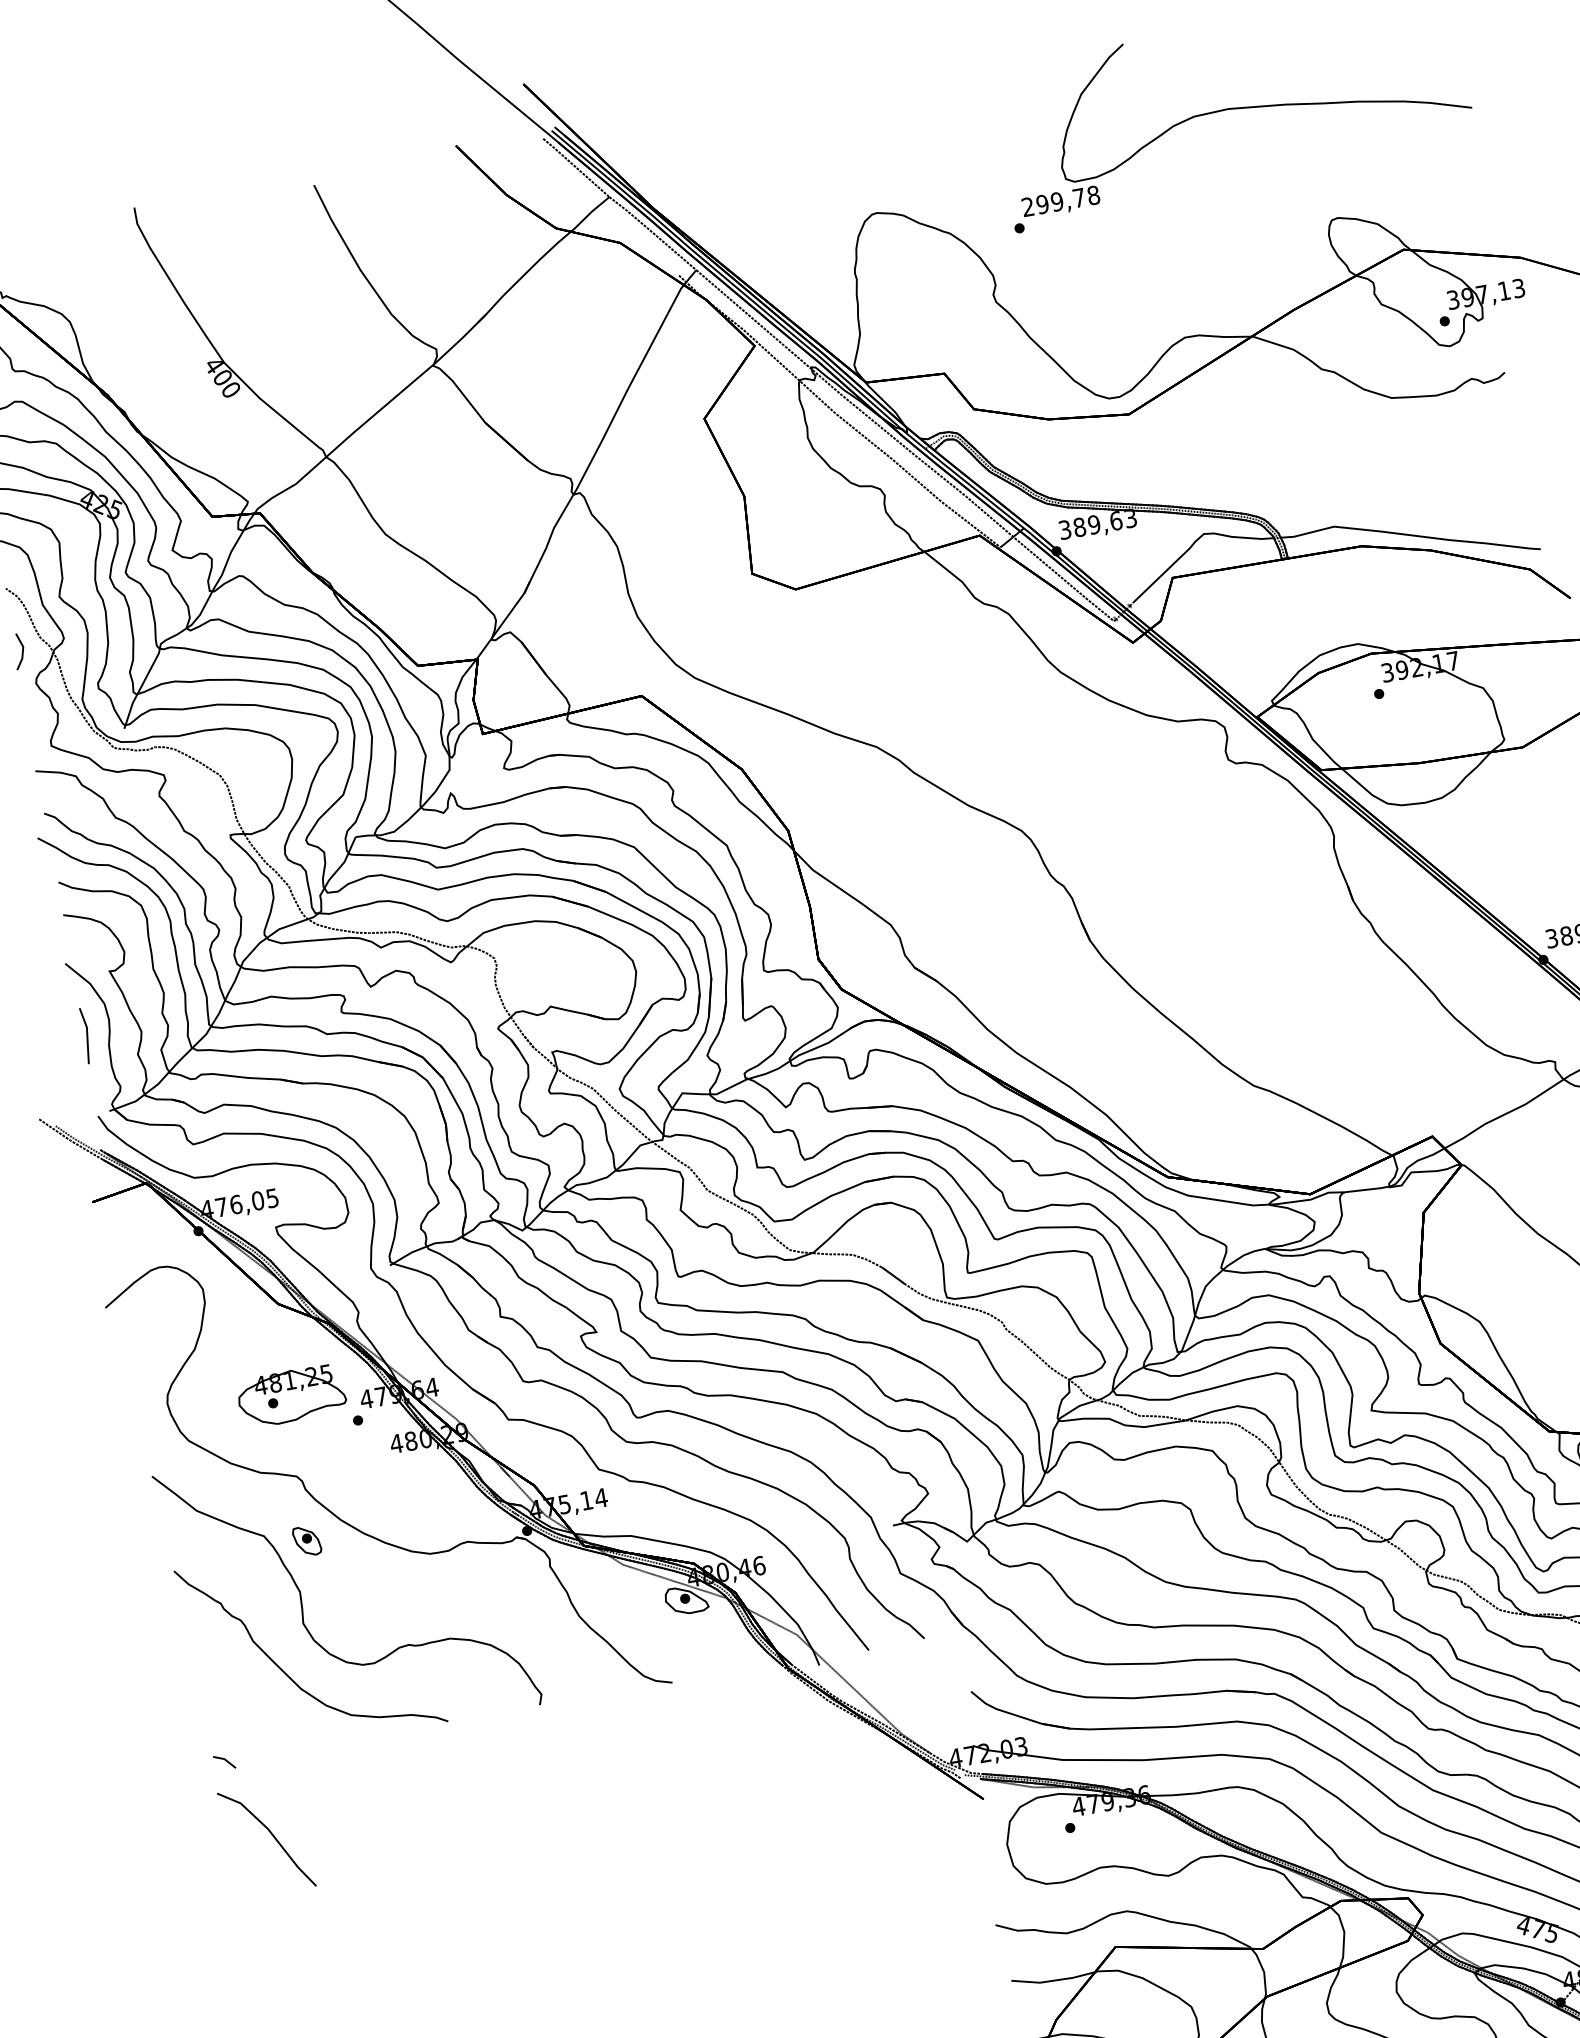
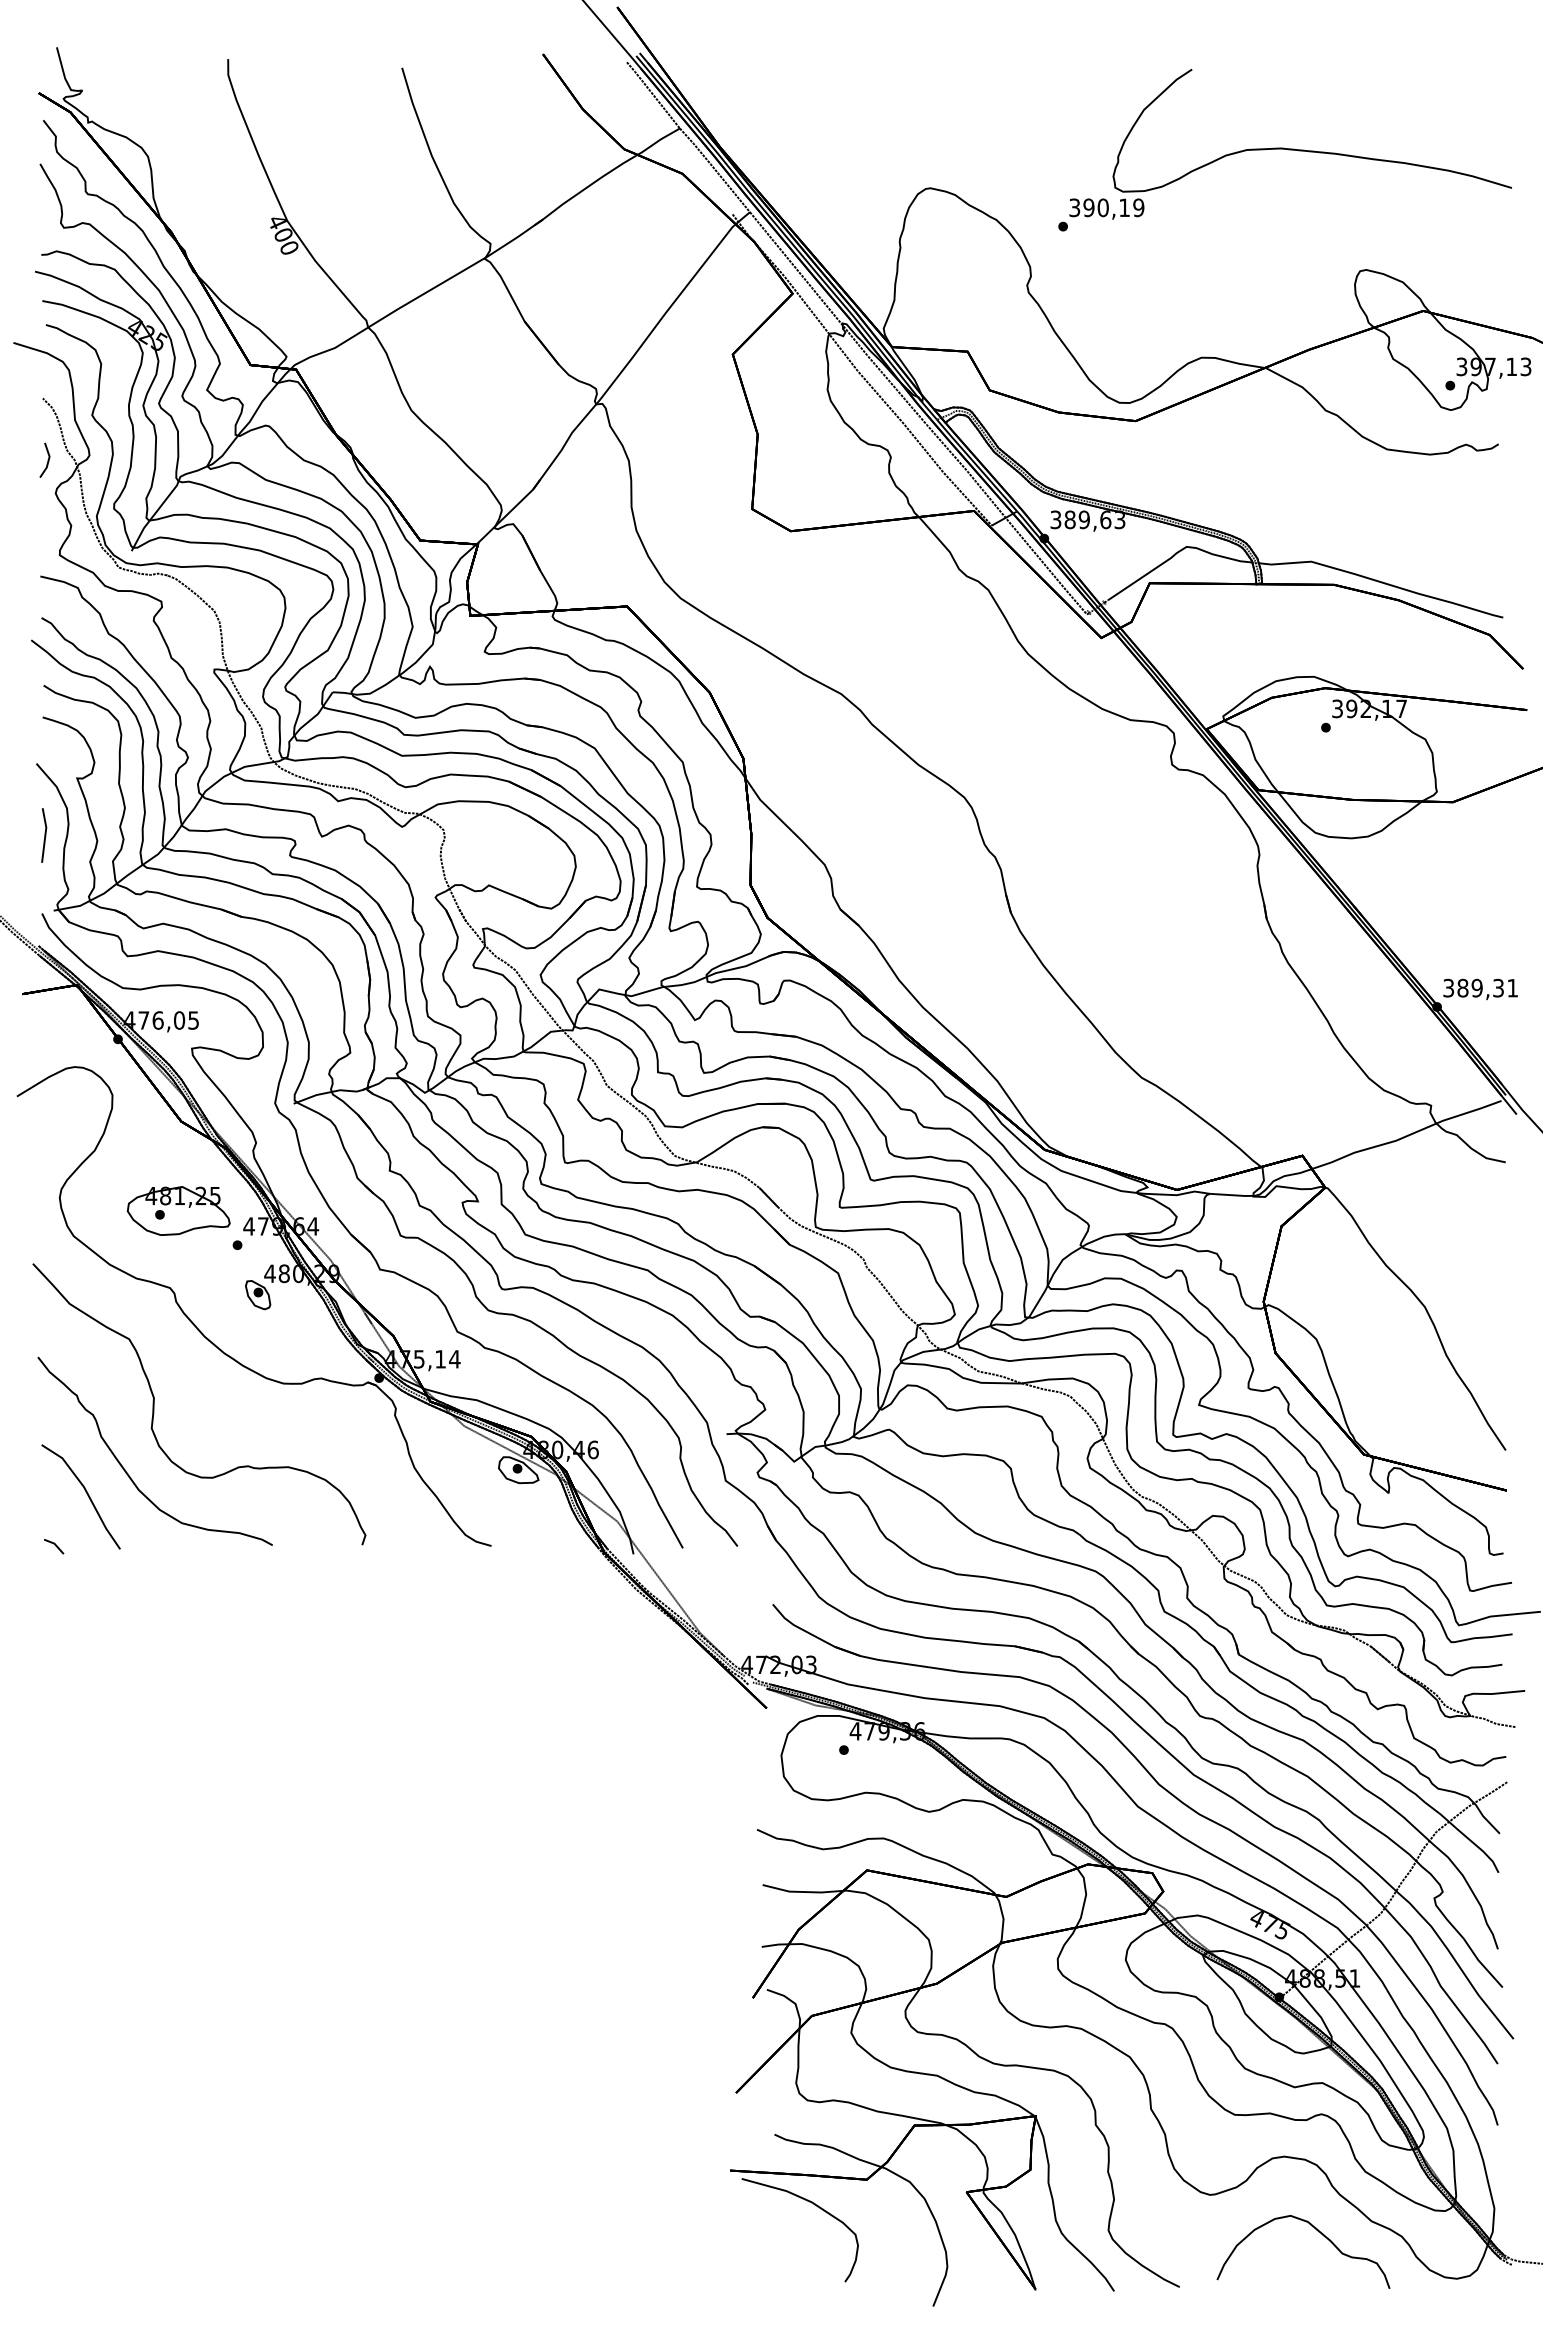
text: (1060, 200) -> (1106, 207), 299,78 -> 390,19
part: (307, 1541) -> (258, 1295), moved
line: (271, 1836) -> (86, 1494), moved

